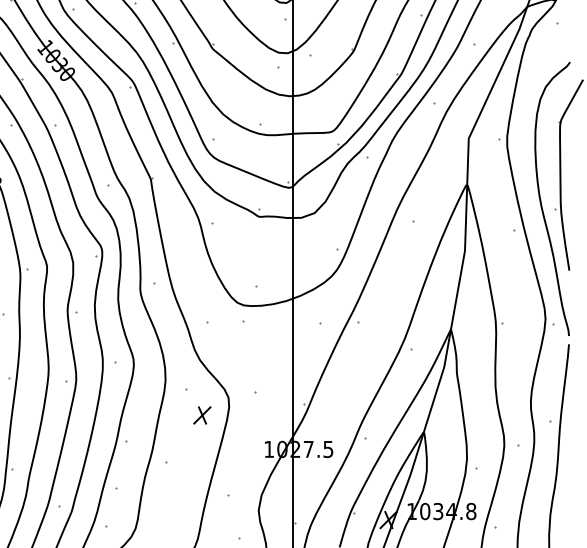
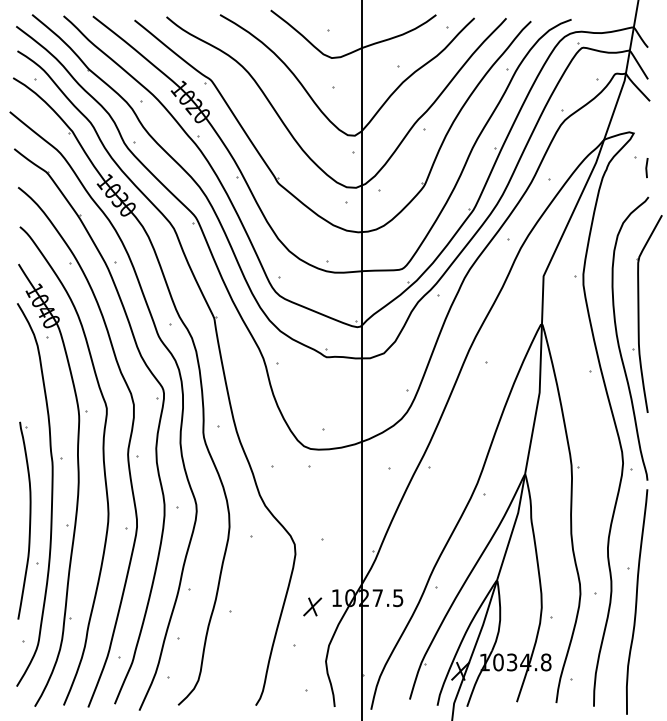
line: (568, 34) -> (646, 168), added
part: (202, 415) -> (312, 606), moved

